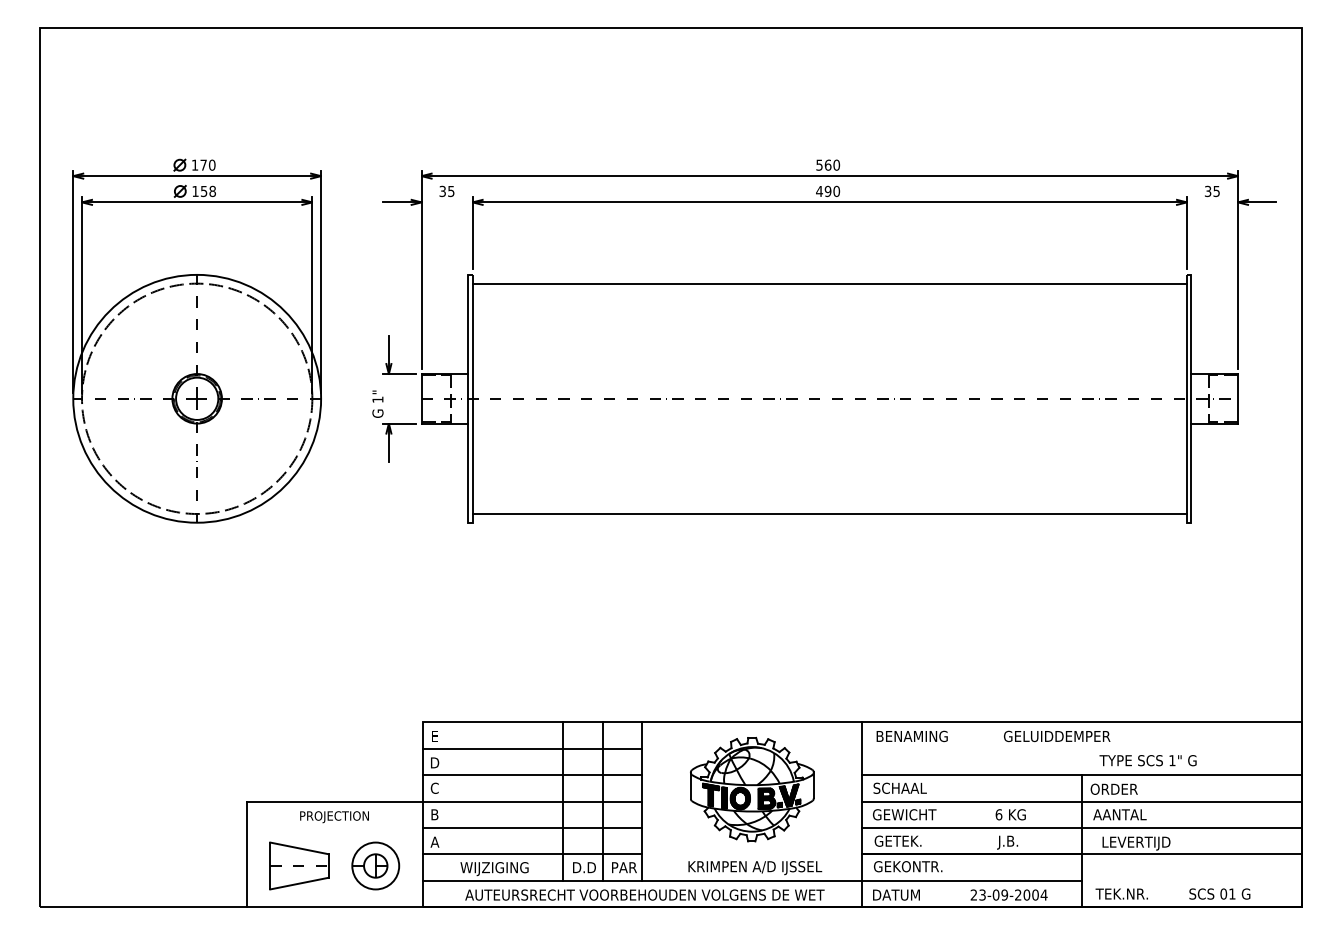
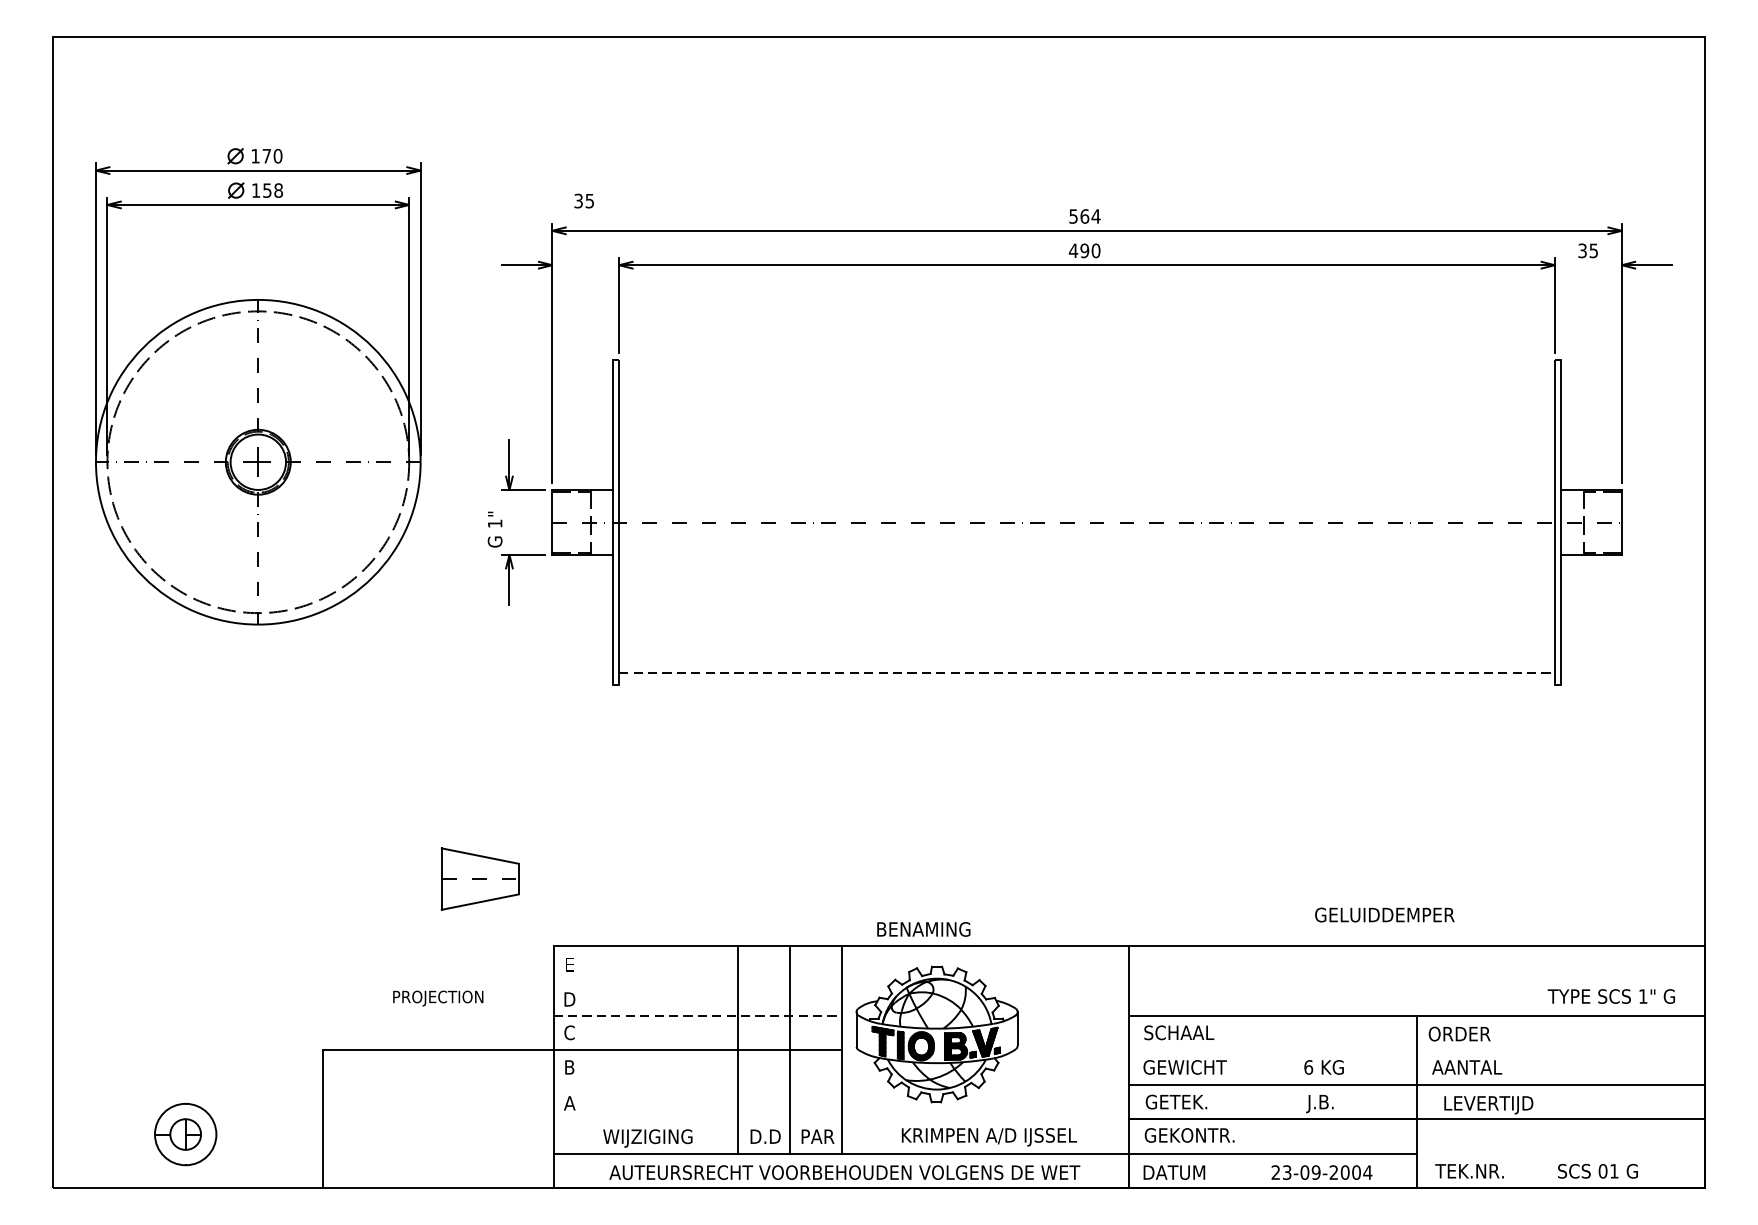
text: (836, 164) -> (1095, 215), 560 -> 564
text: (446, 191) -> (583, 201), moved
line: (829, 283) -> (1086, 371), removed
part: (196, 340) -> (257, 385), moved
line: (830, 513) -> (1087, 672), solid -> dashed
text: (911, 736) -> (922, 929), moved
text: (1057, 736) -> (1385, 915), moved
line: (532, 748) -> (697, 980), removed
text: (1147, 760) -> (1610, 996), moved
line: (532, 775) -> (697, 1015), solid -> dashed
part: (752, 789) -> (937, 1034), moved
line: (1081, 801) -> (1416, 1050), removed
text: (334, 817) -> (438, 998), moved
line: (532, 827) -> (697, 1084), removed
line: (532, 854) -> (697, 1119), removed
part: (299, 865) -> (480, 878), moved
part: (375, 865) -> (185, 1133), moved

